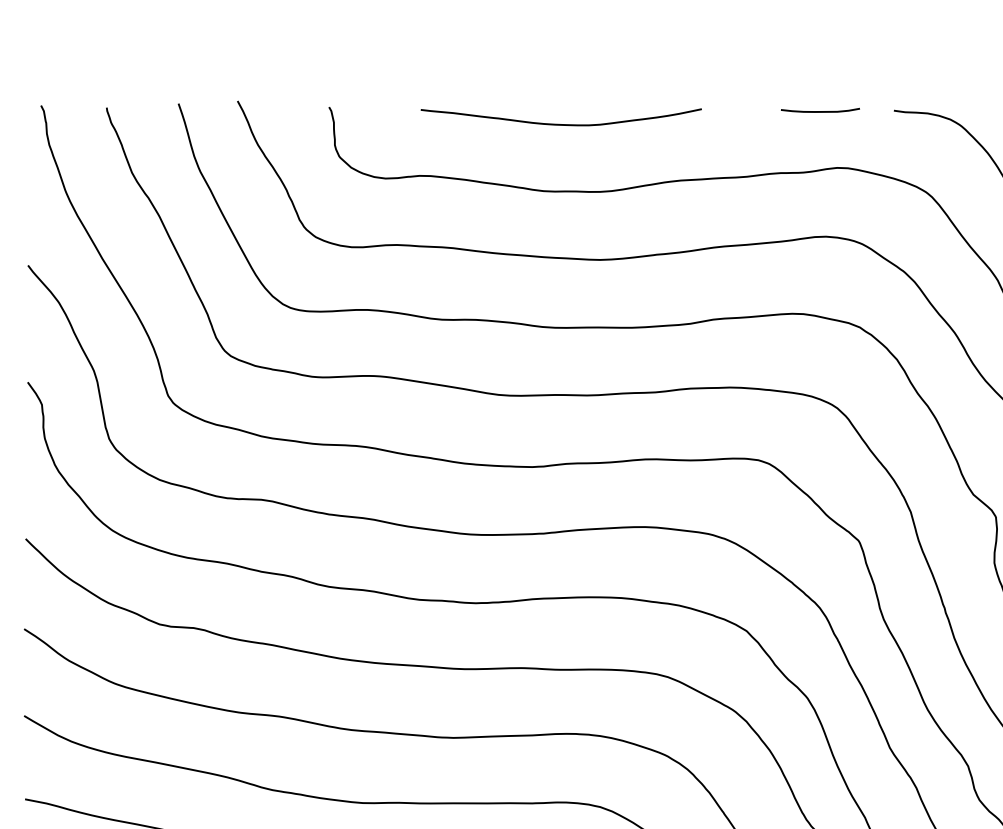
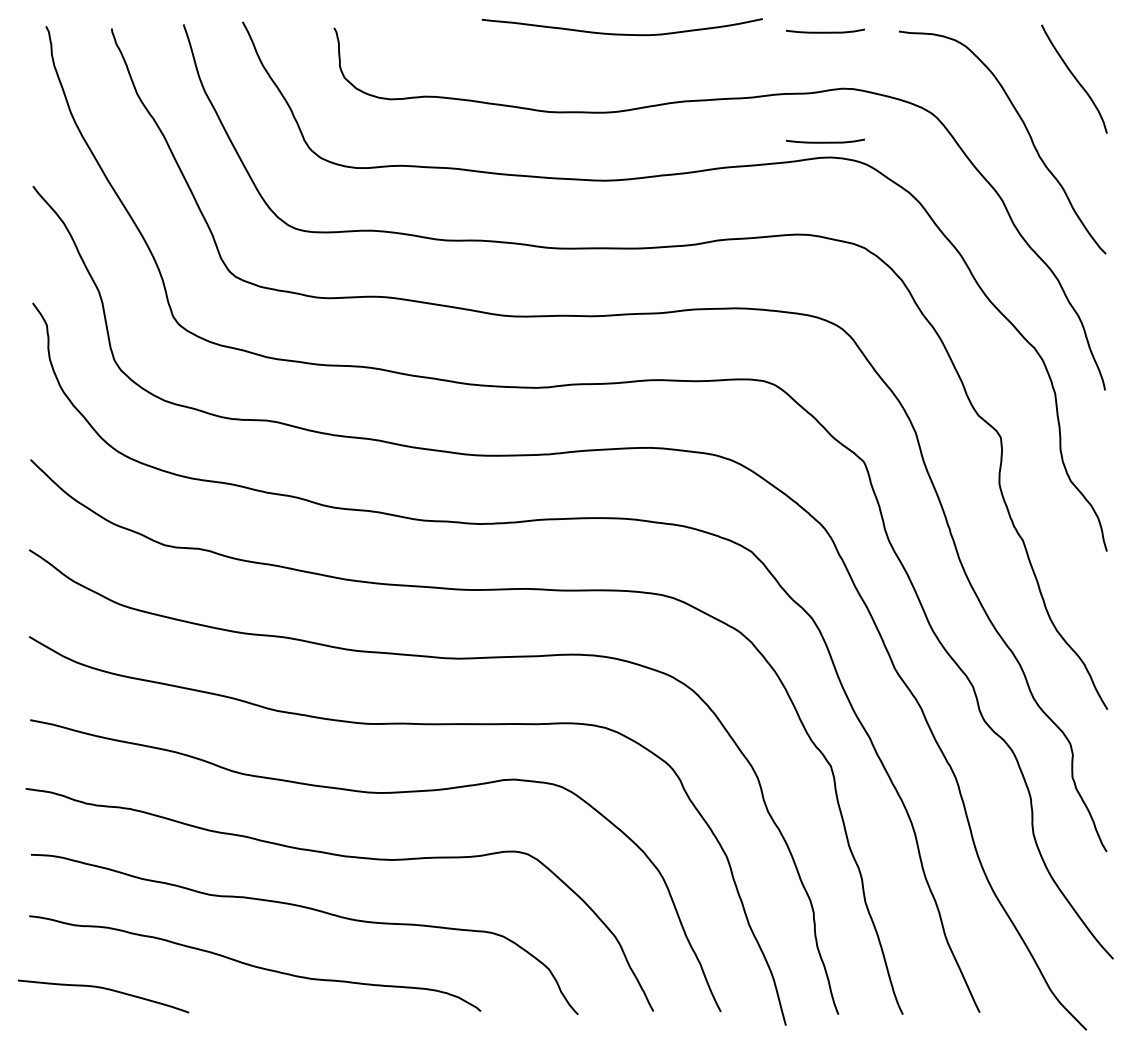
curve: (560, 123) -> (621, 33), moved
curve: (820, 220) -> (825, 141), added

